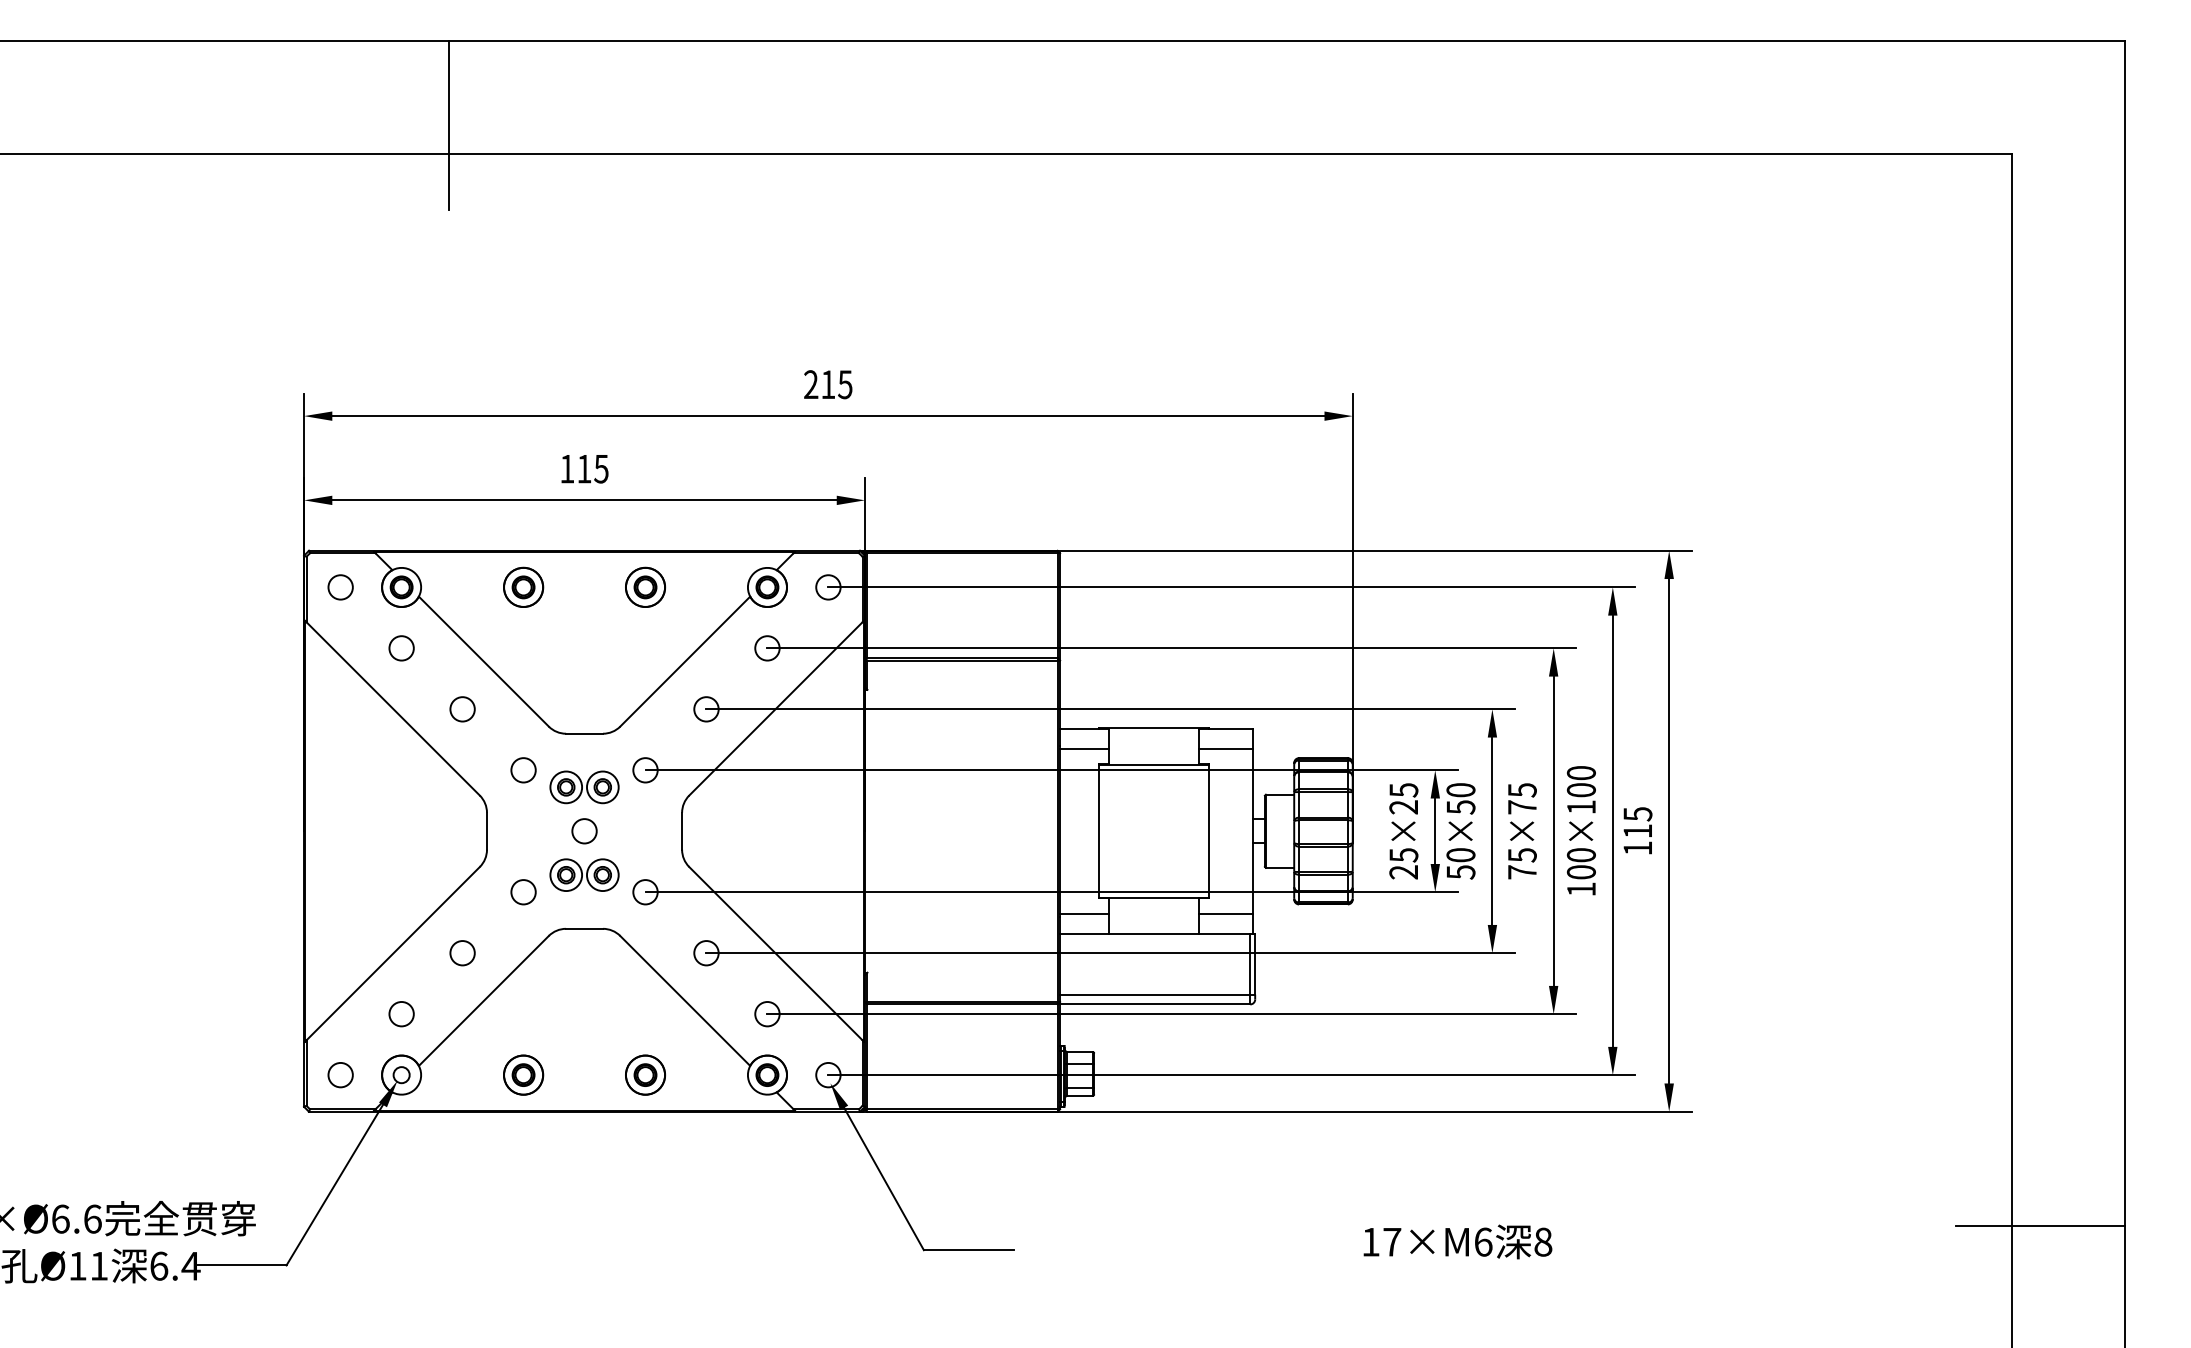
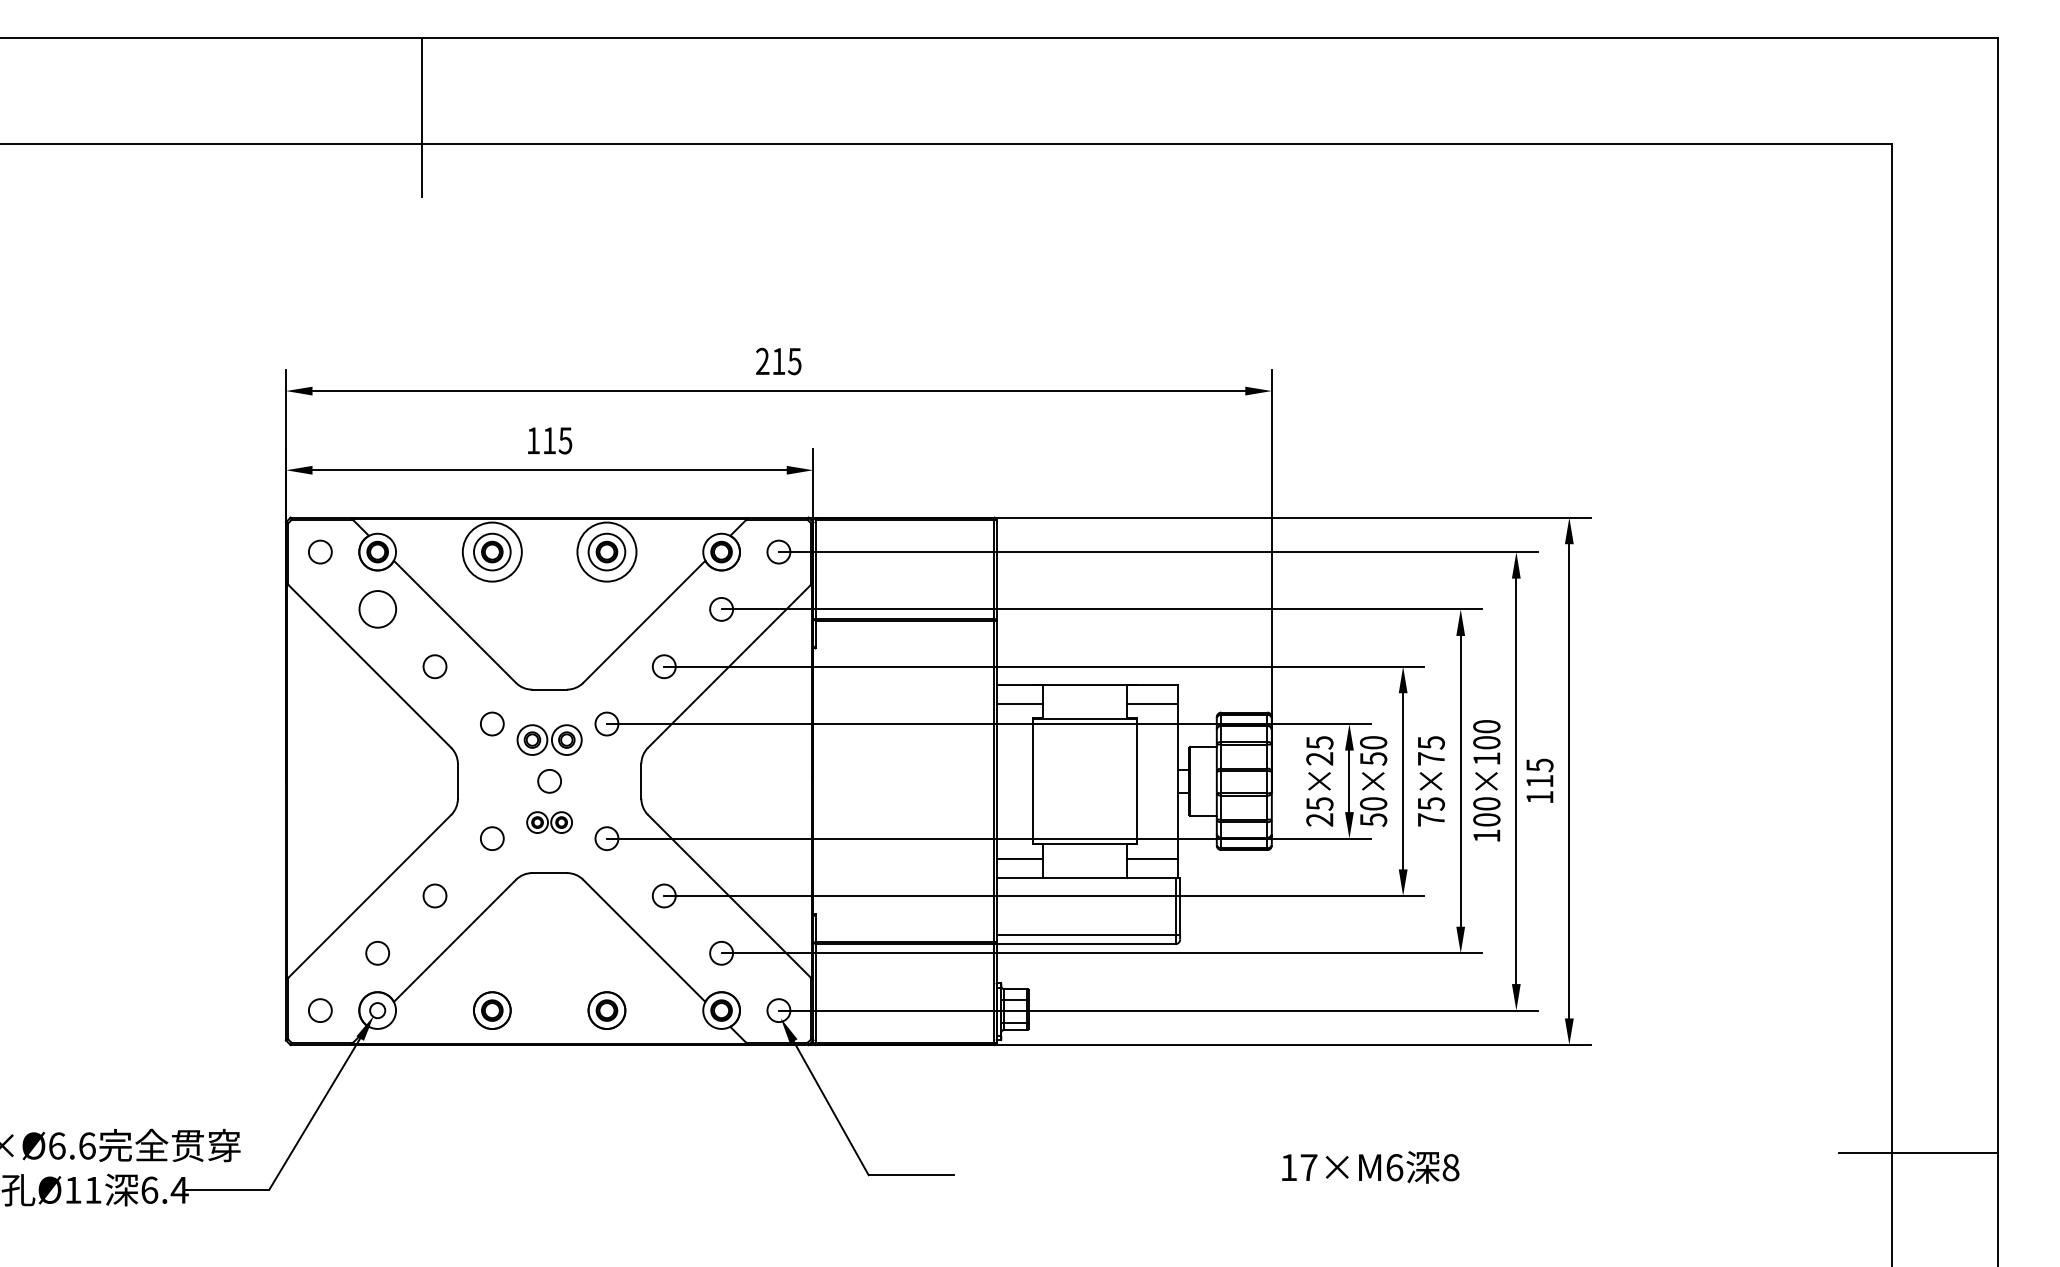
circle: (522, 586) -> (491, 551), size x1.6
circle: (645, 586) -> (606, 551), size x1.6
circle: (401, 648) -> (377, 609), size x1.6
part: (584, 875) -> (549, 822), size x0.7

